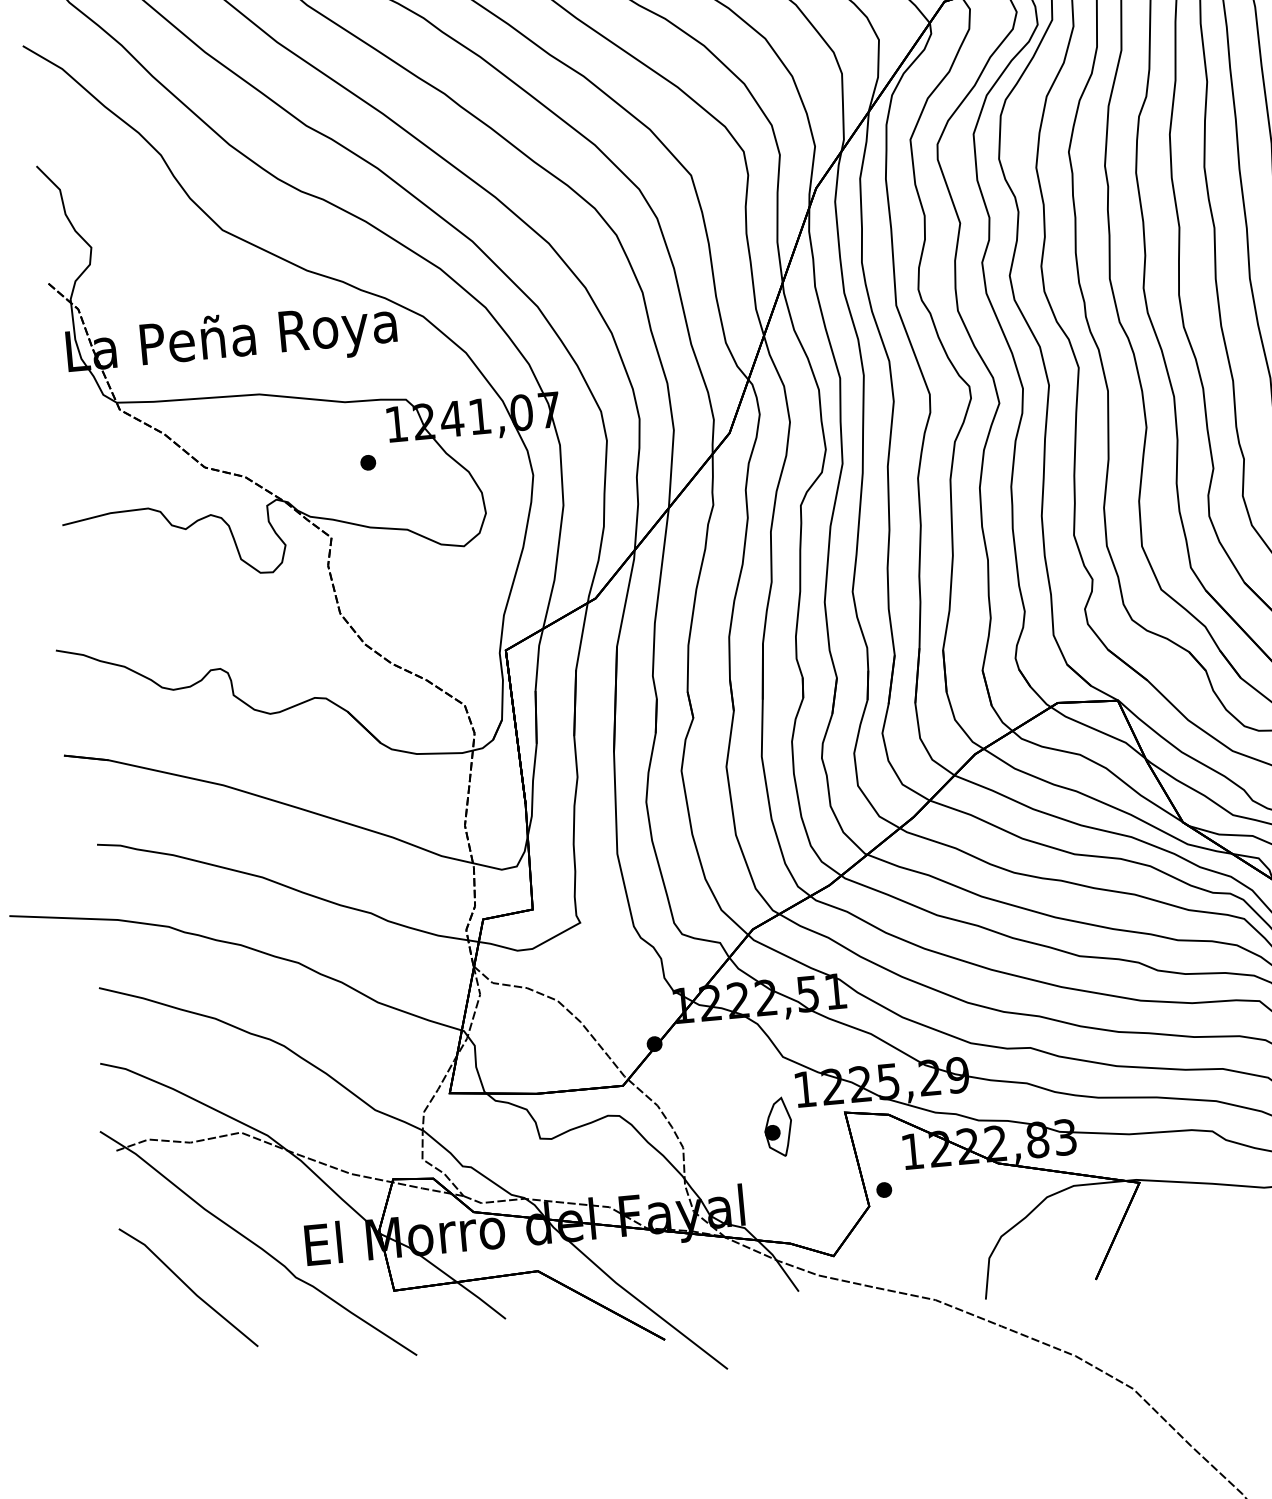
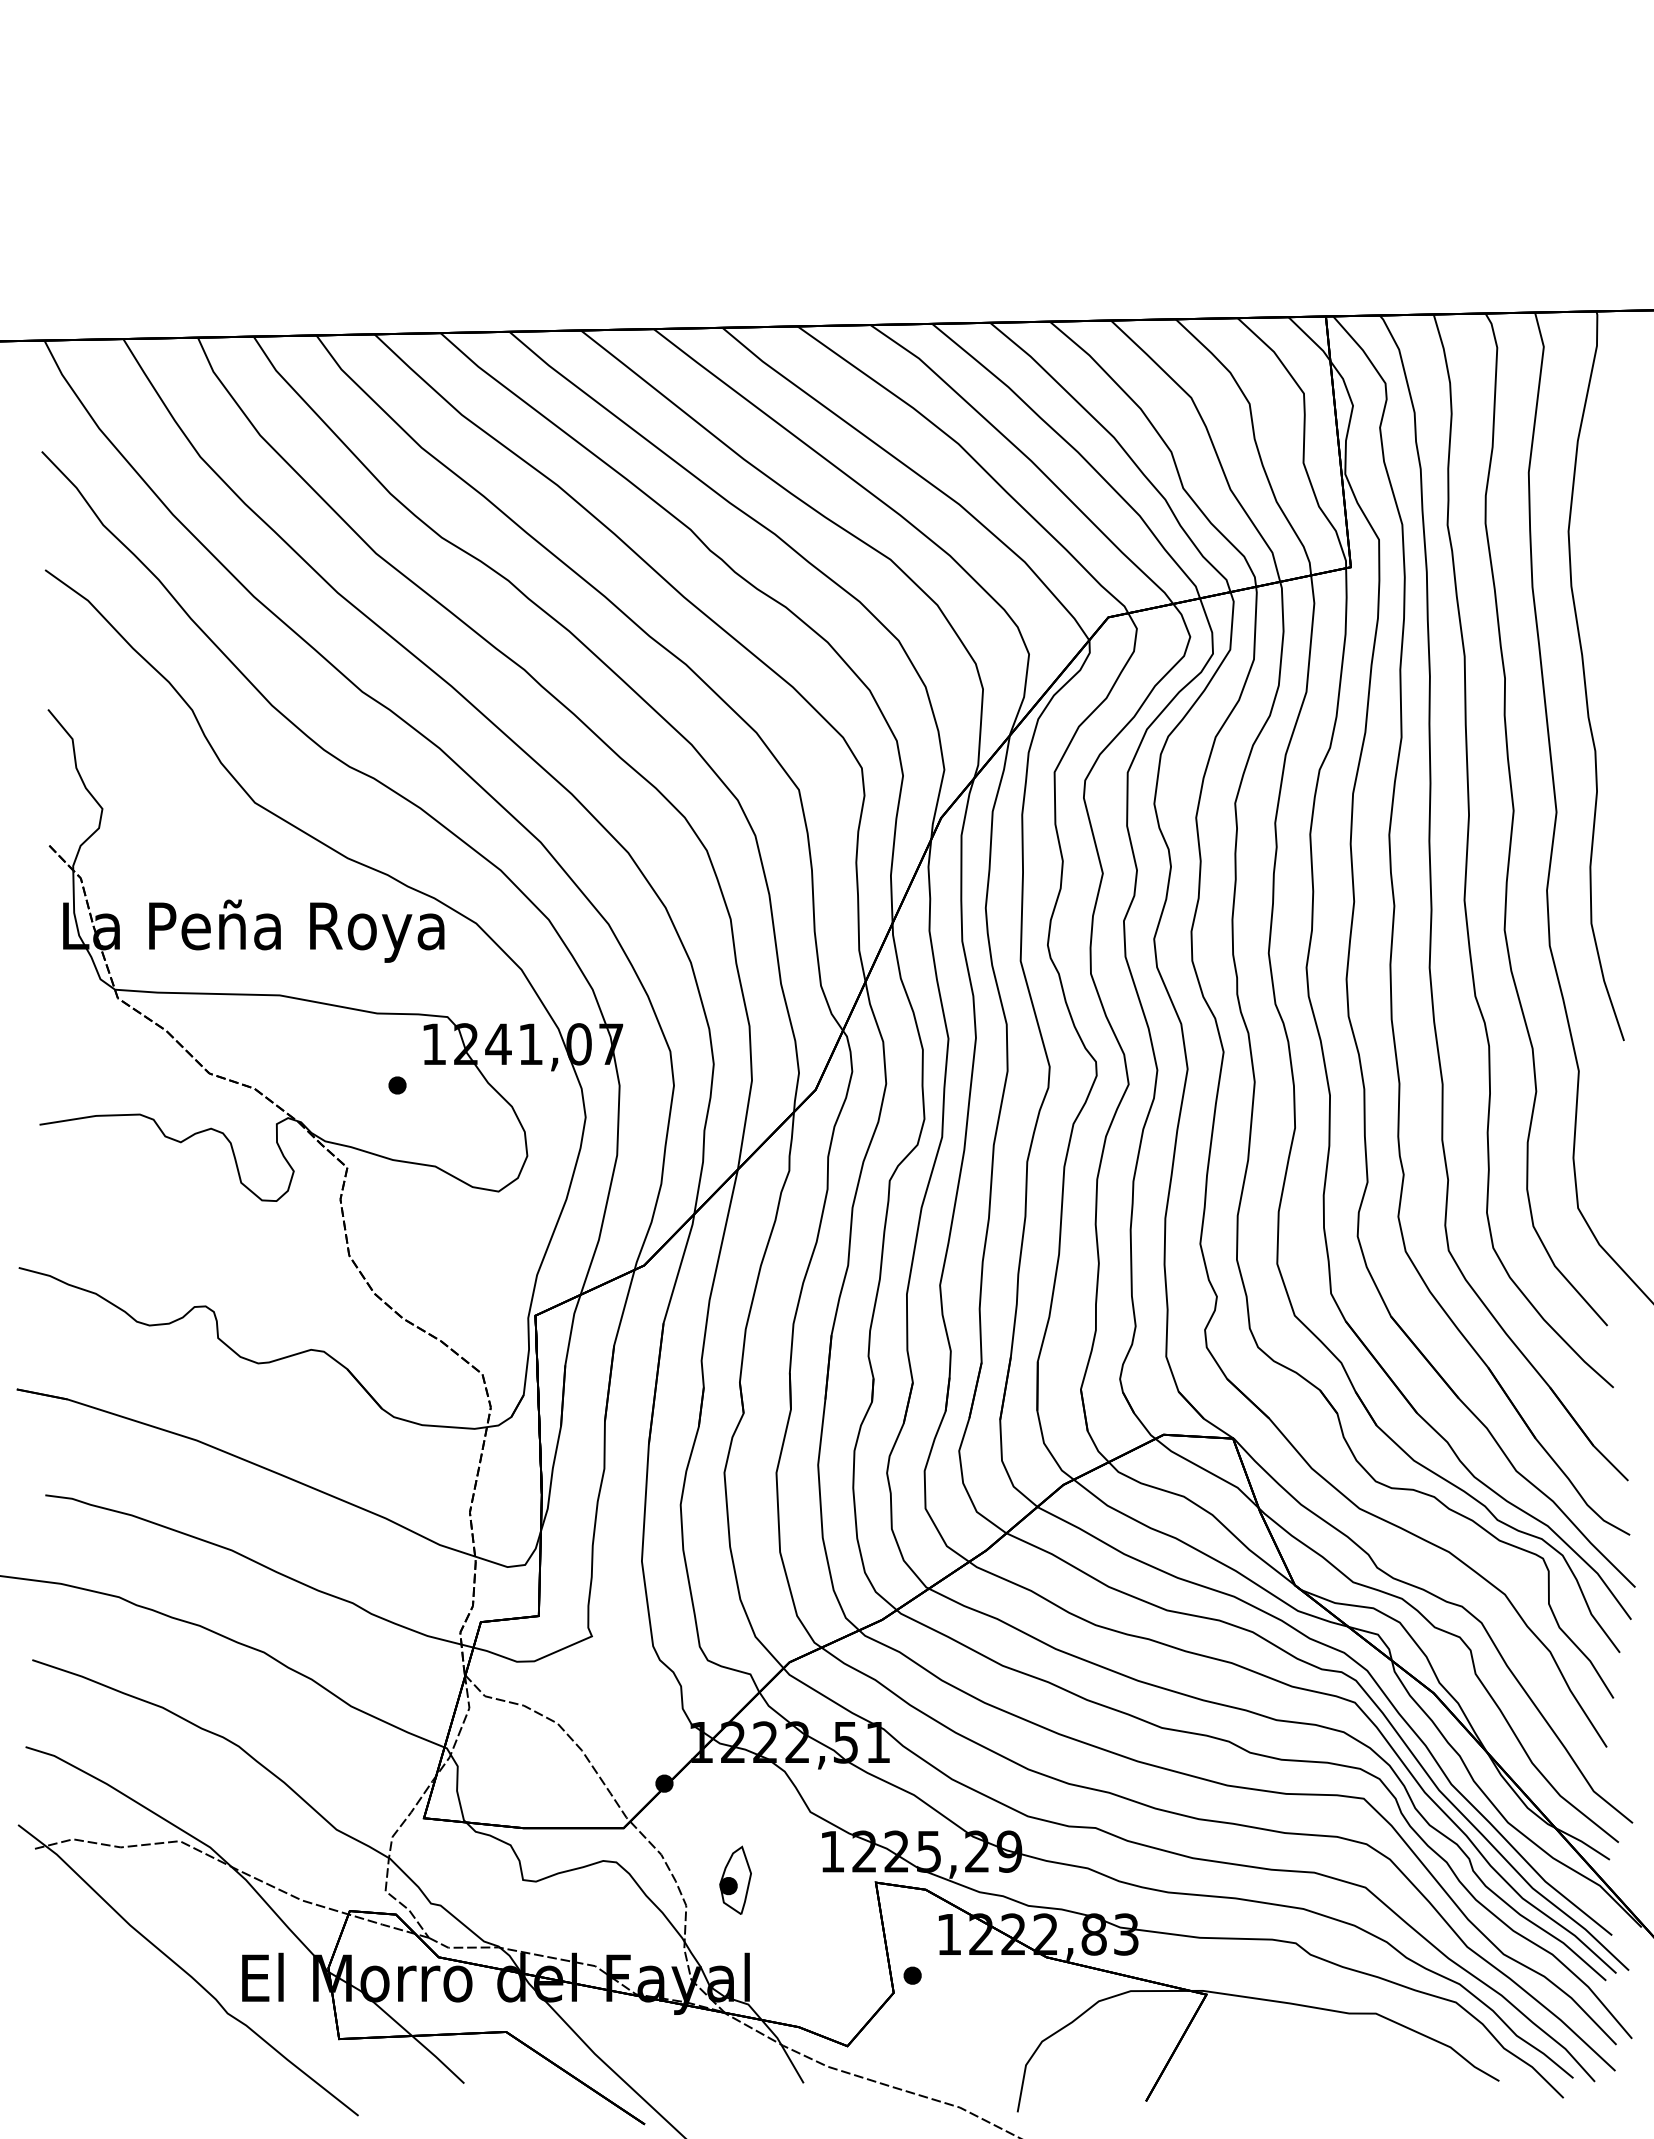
part: (778, 1126) -> (735, 1879), moved
line: (188, 1287) -> (103, 2013), removed

